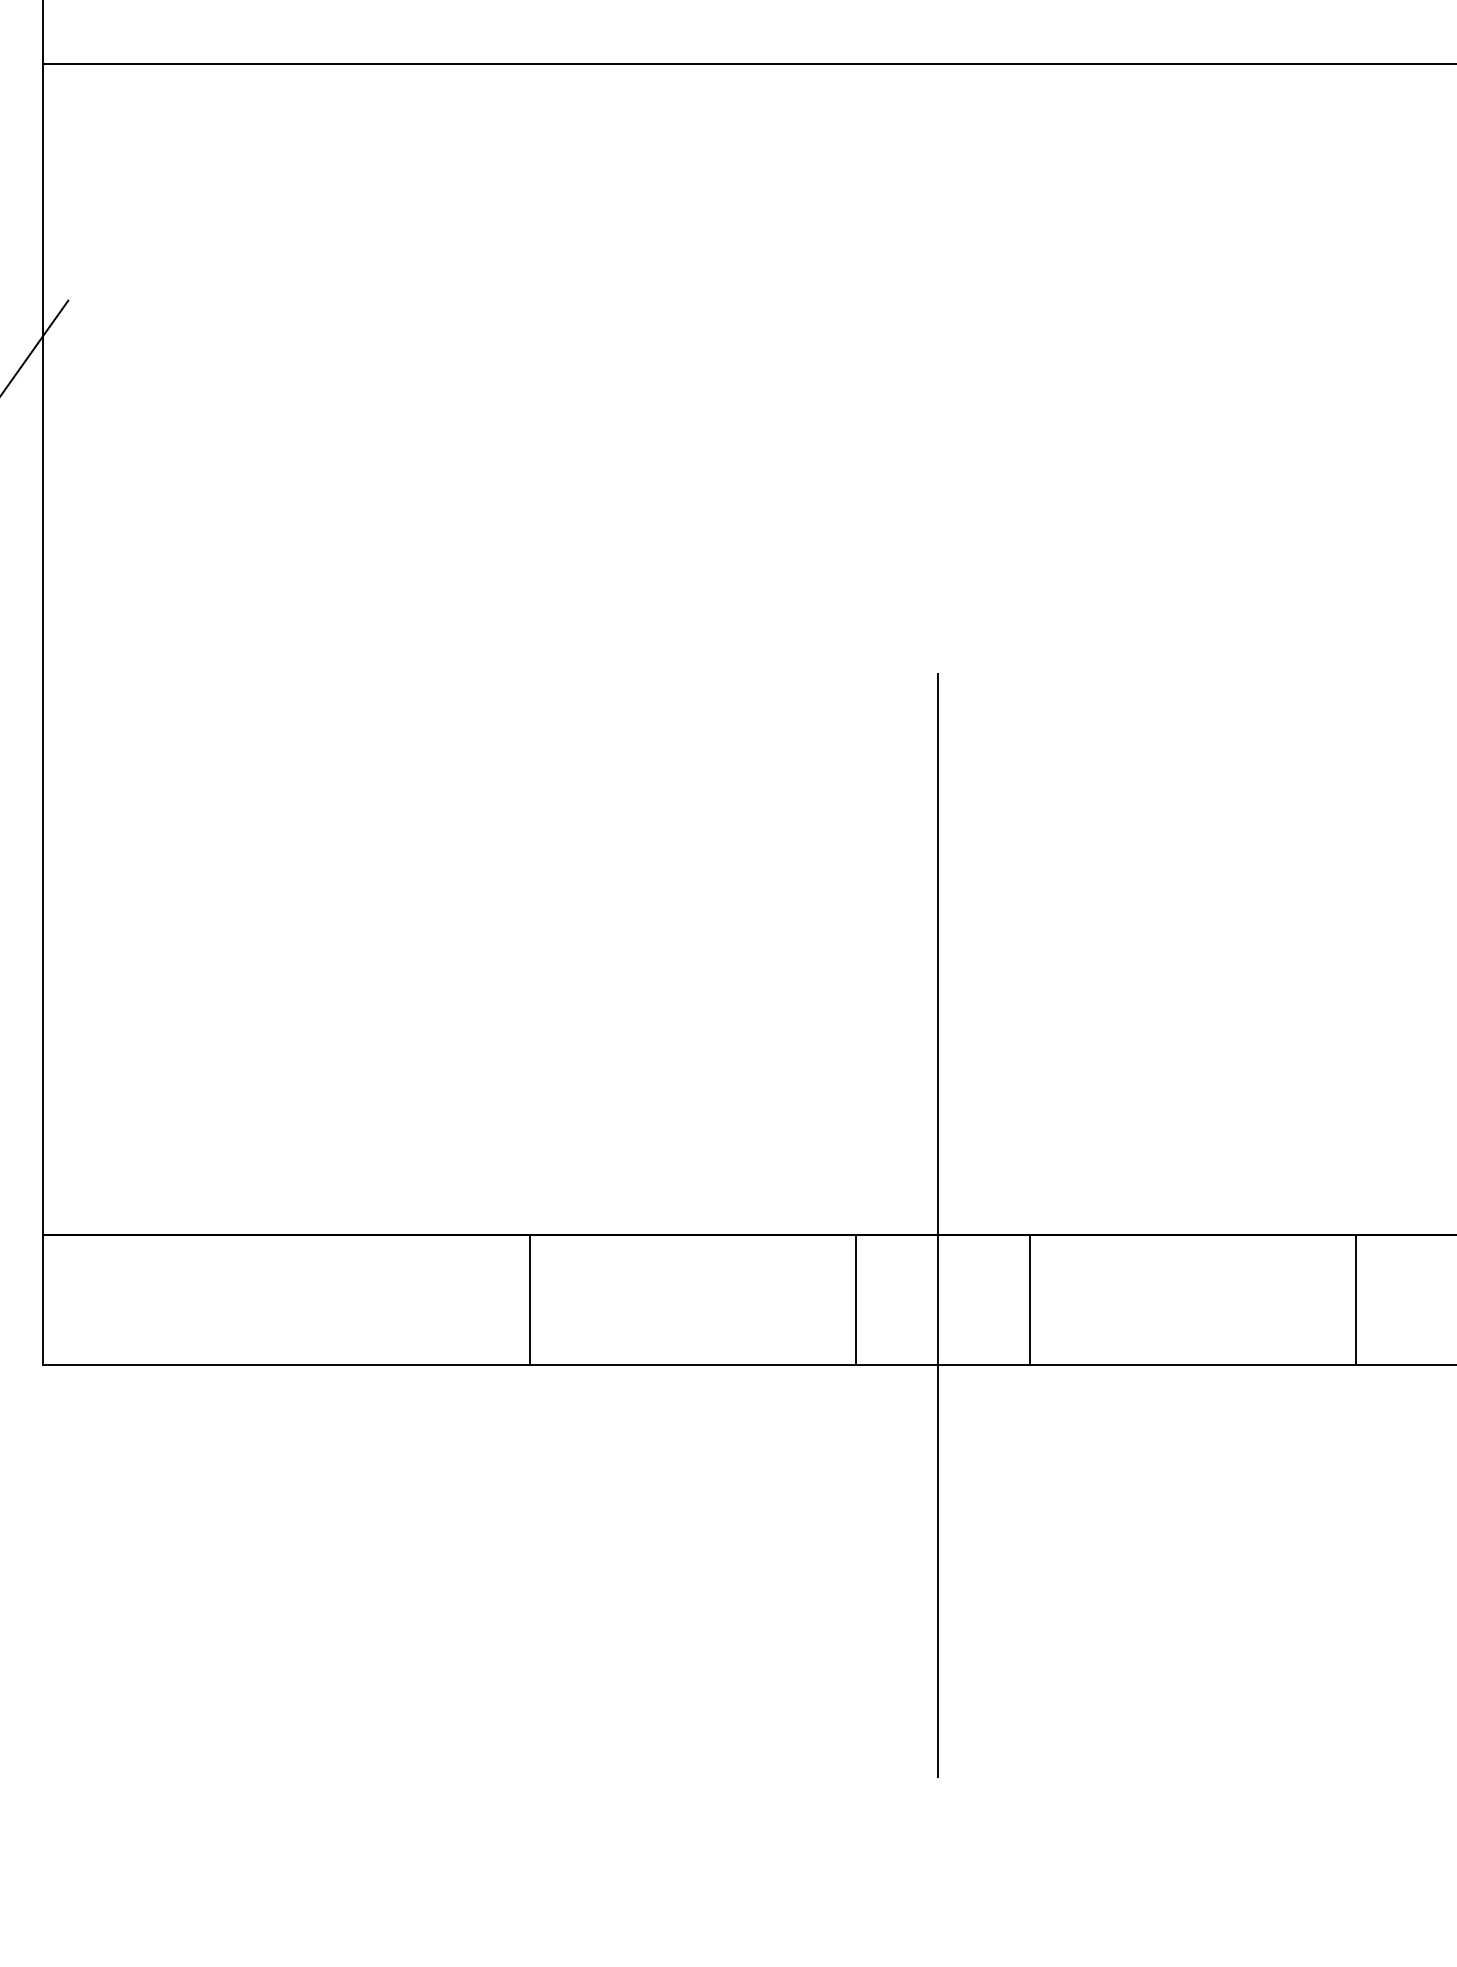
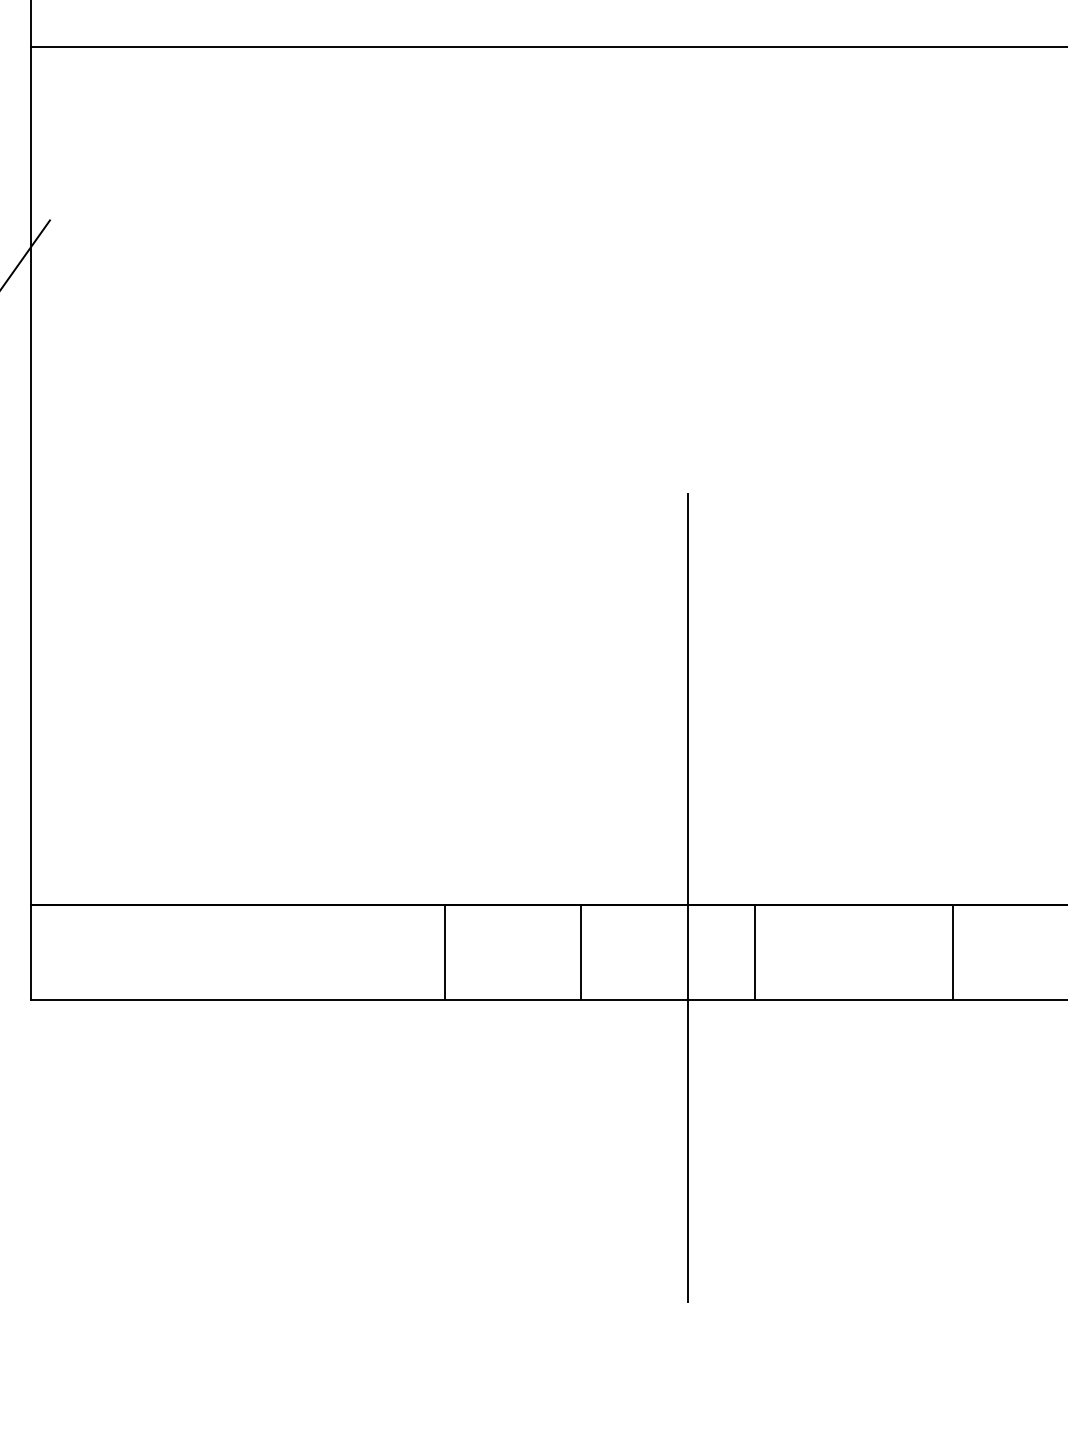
line: (530, 1299) -> (445, 952), moved
line: (855, 1299) -> (580, 952), moved
line: (1355, 1299) -> (953, 952), moved

